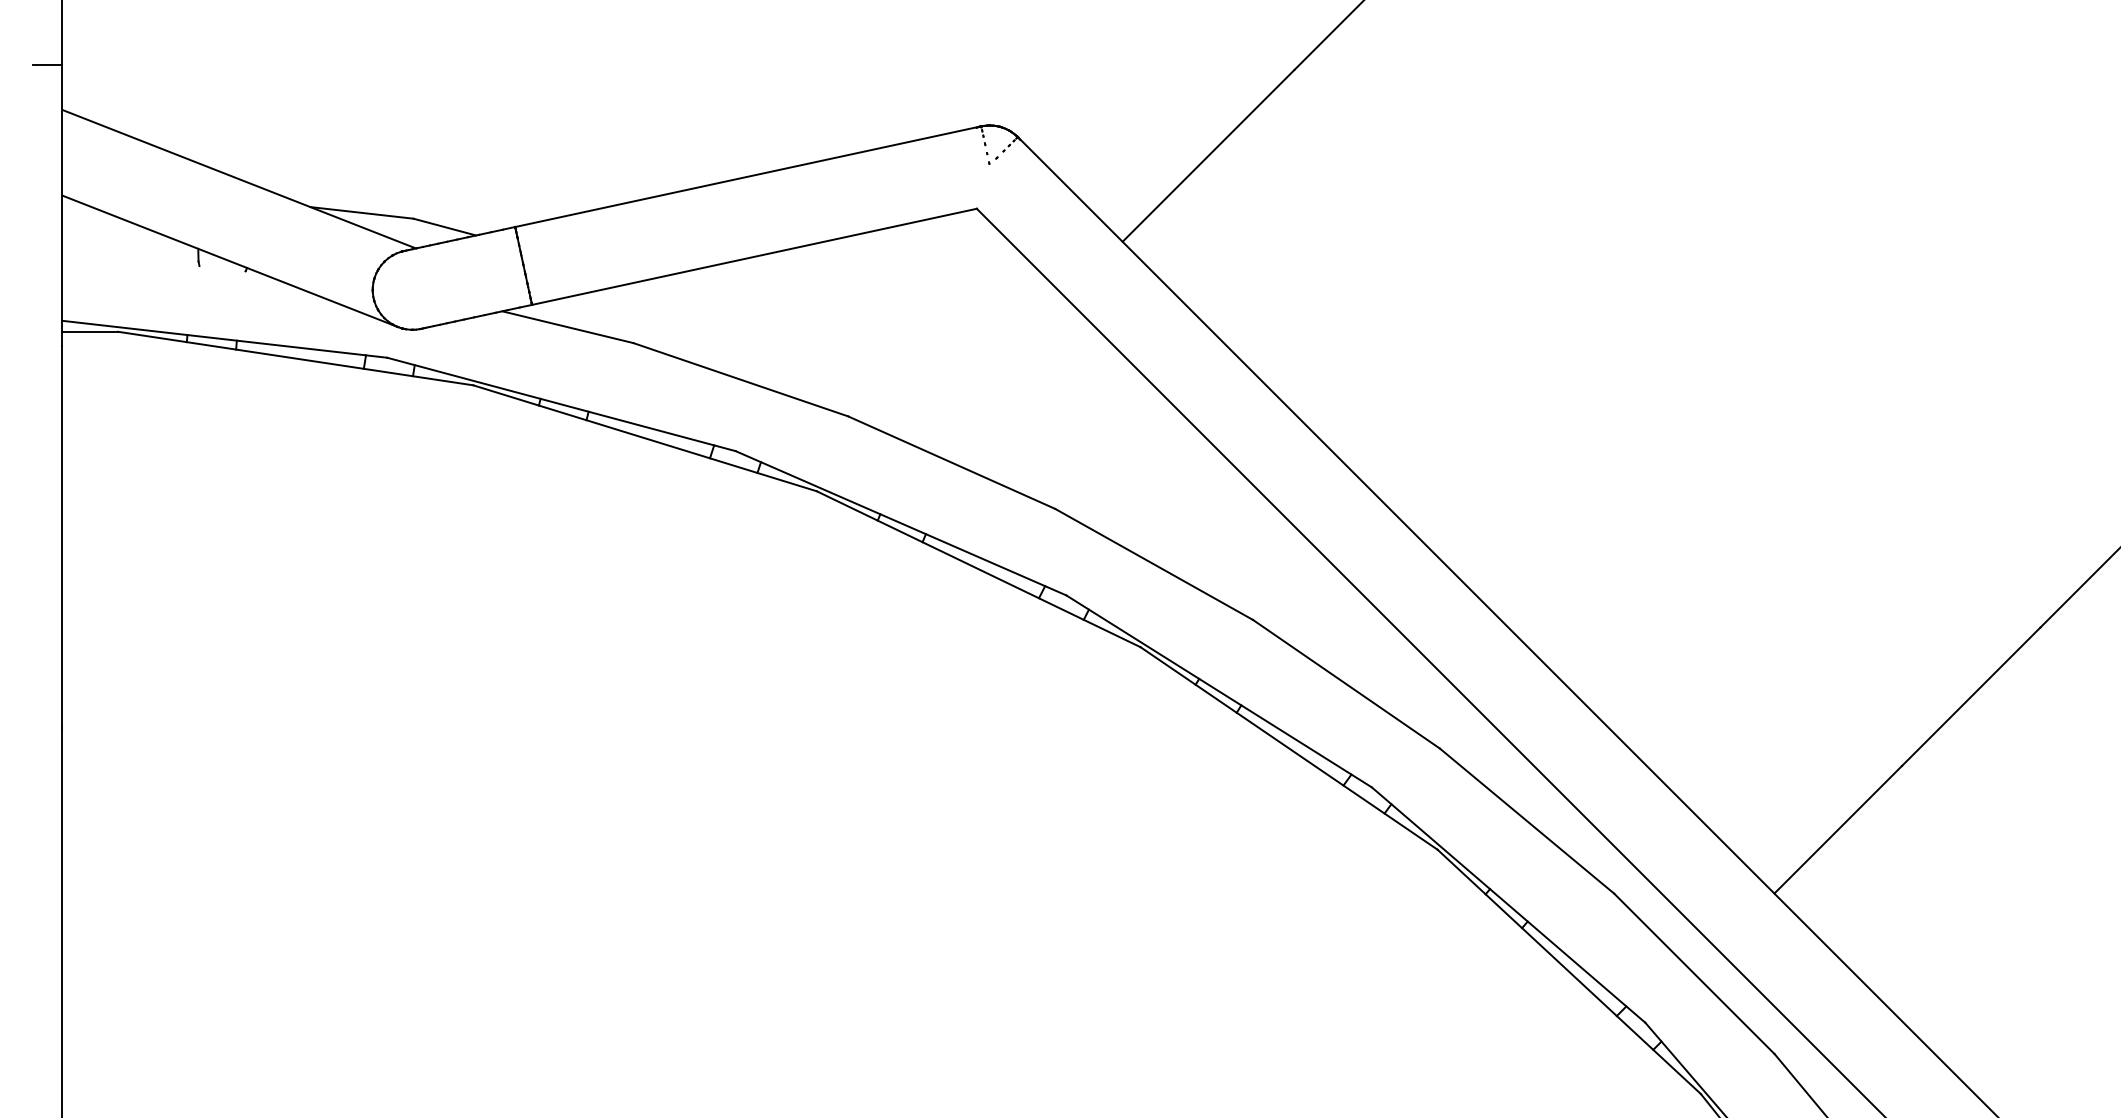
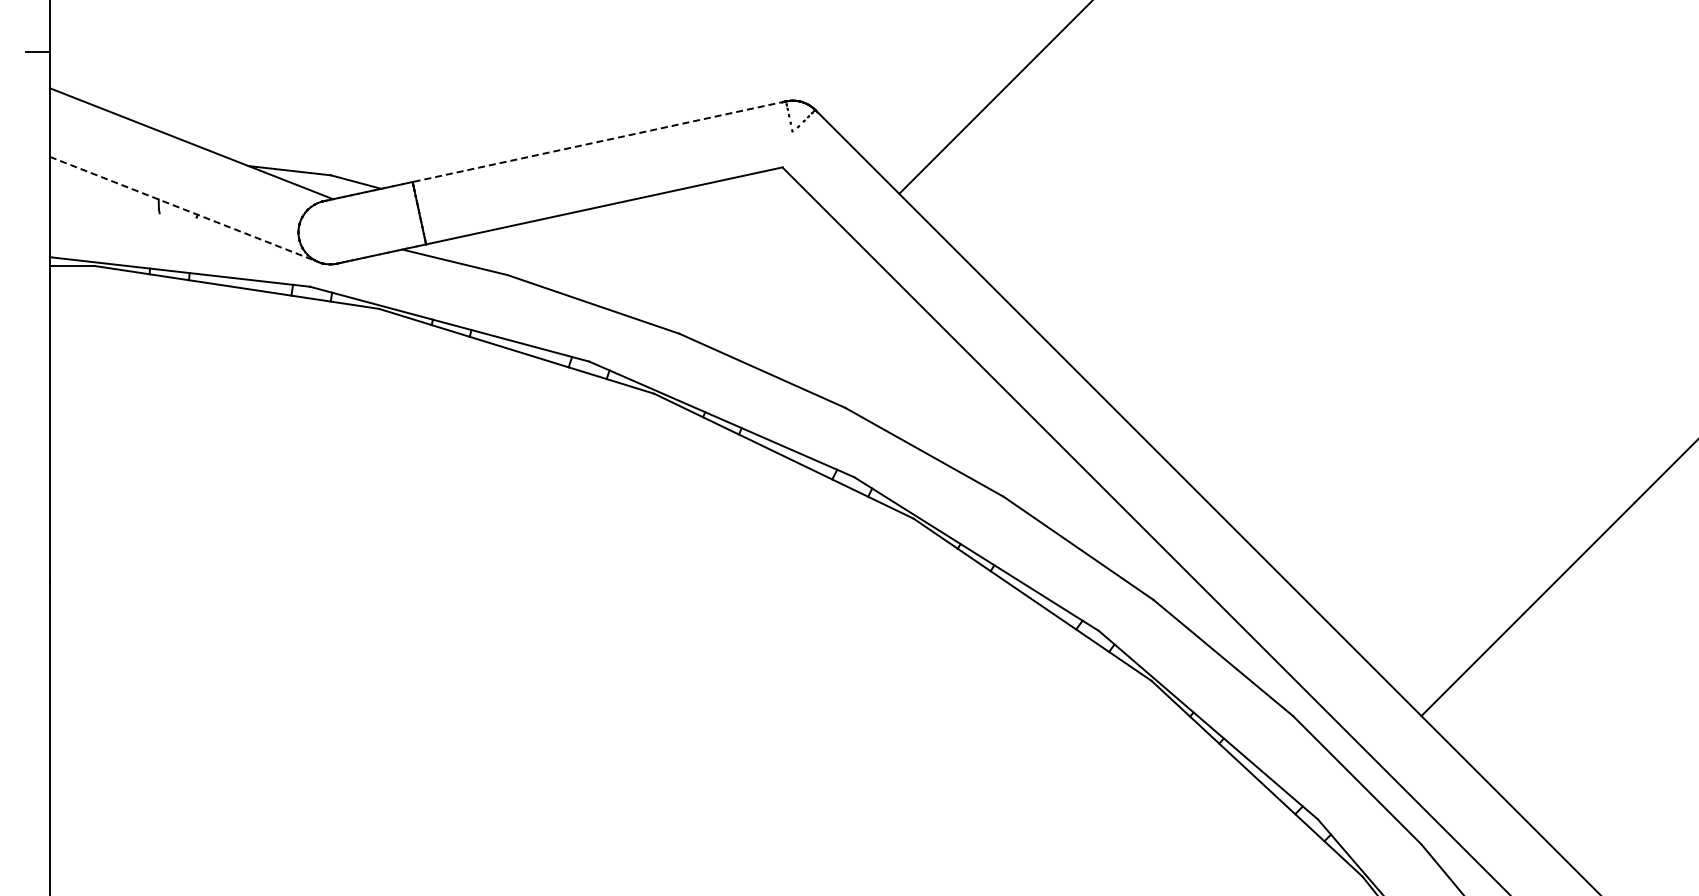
line: (747, 176) -> (598, 141), solid -> dashed
line: (230, 261) -> (184, 209), solid -> dashed

